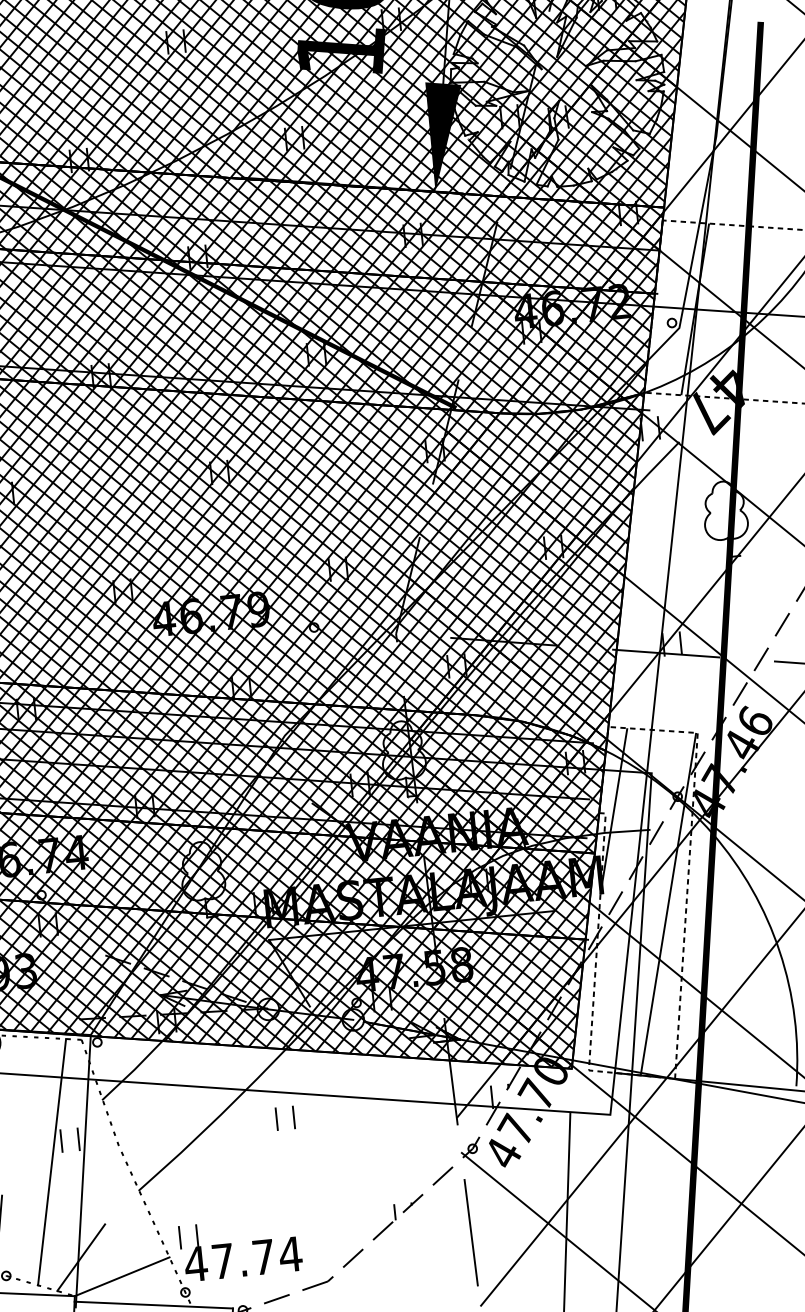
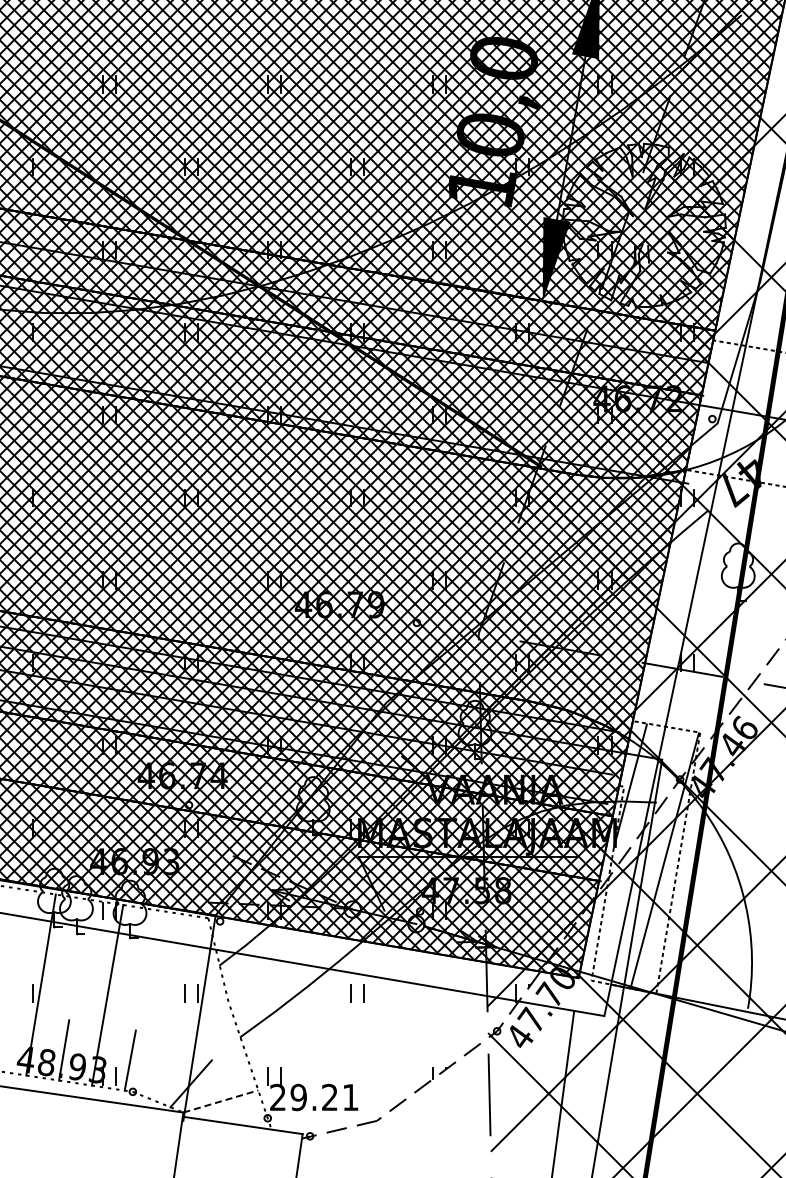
hatch: (694, 309) -> (730, 410), removed
line: (52, 1161) -> (176, 1008), removed
text: (243, 1259) -> (314, 1097), 47.74 -> 29.21
line: (122, 1276) -> (221, 1101), solid -> dashed

